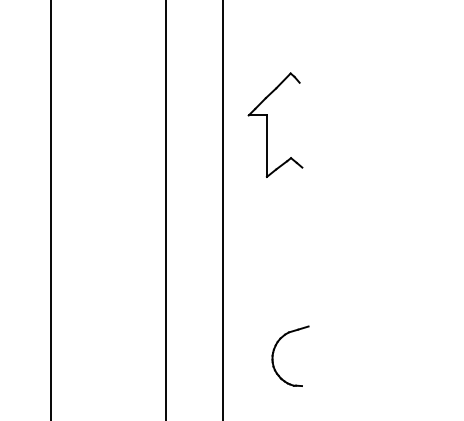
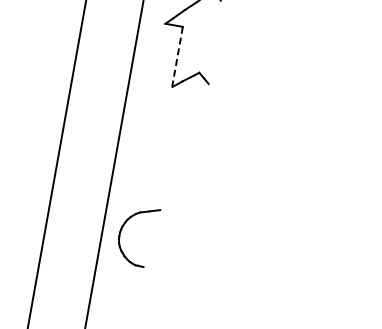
line: (266, 146) -> (177, 57), solid -> dashed
part: (274, 352) -> (122, 229), moved

